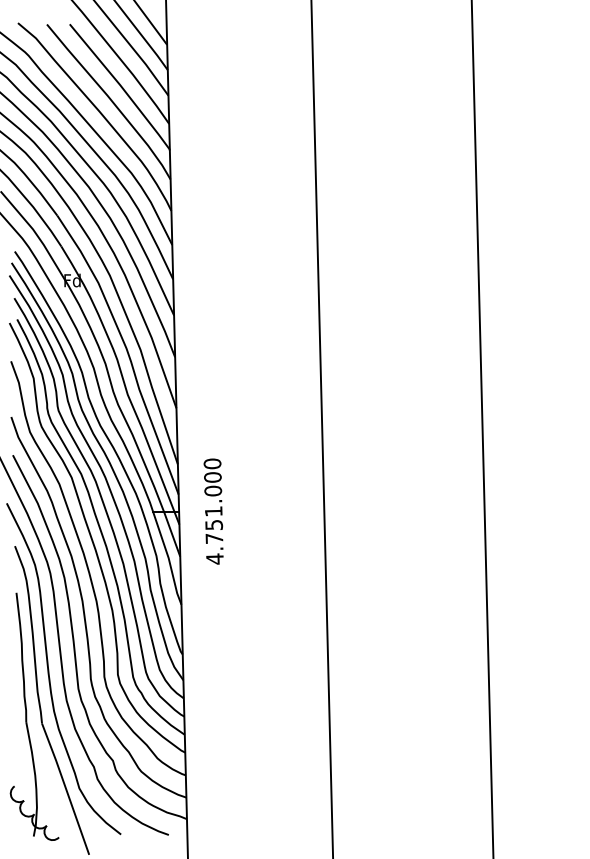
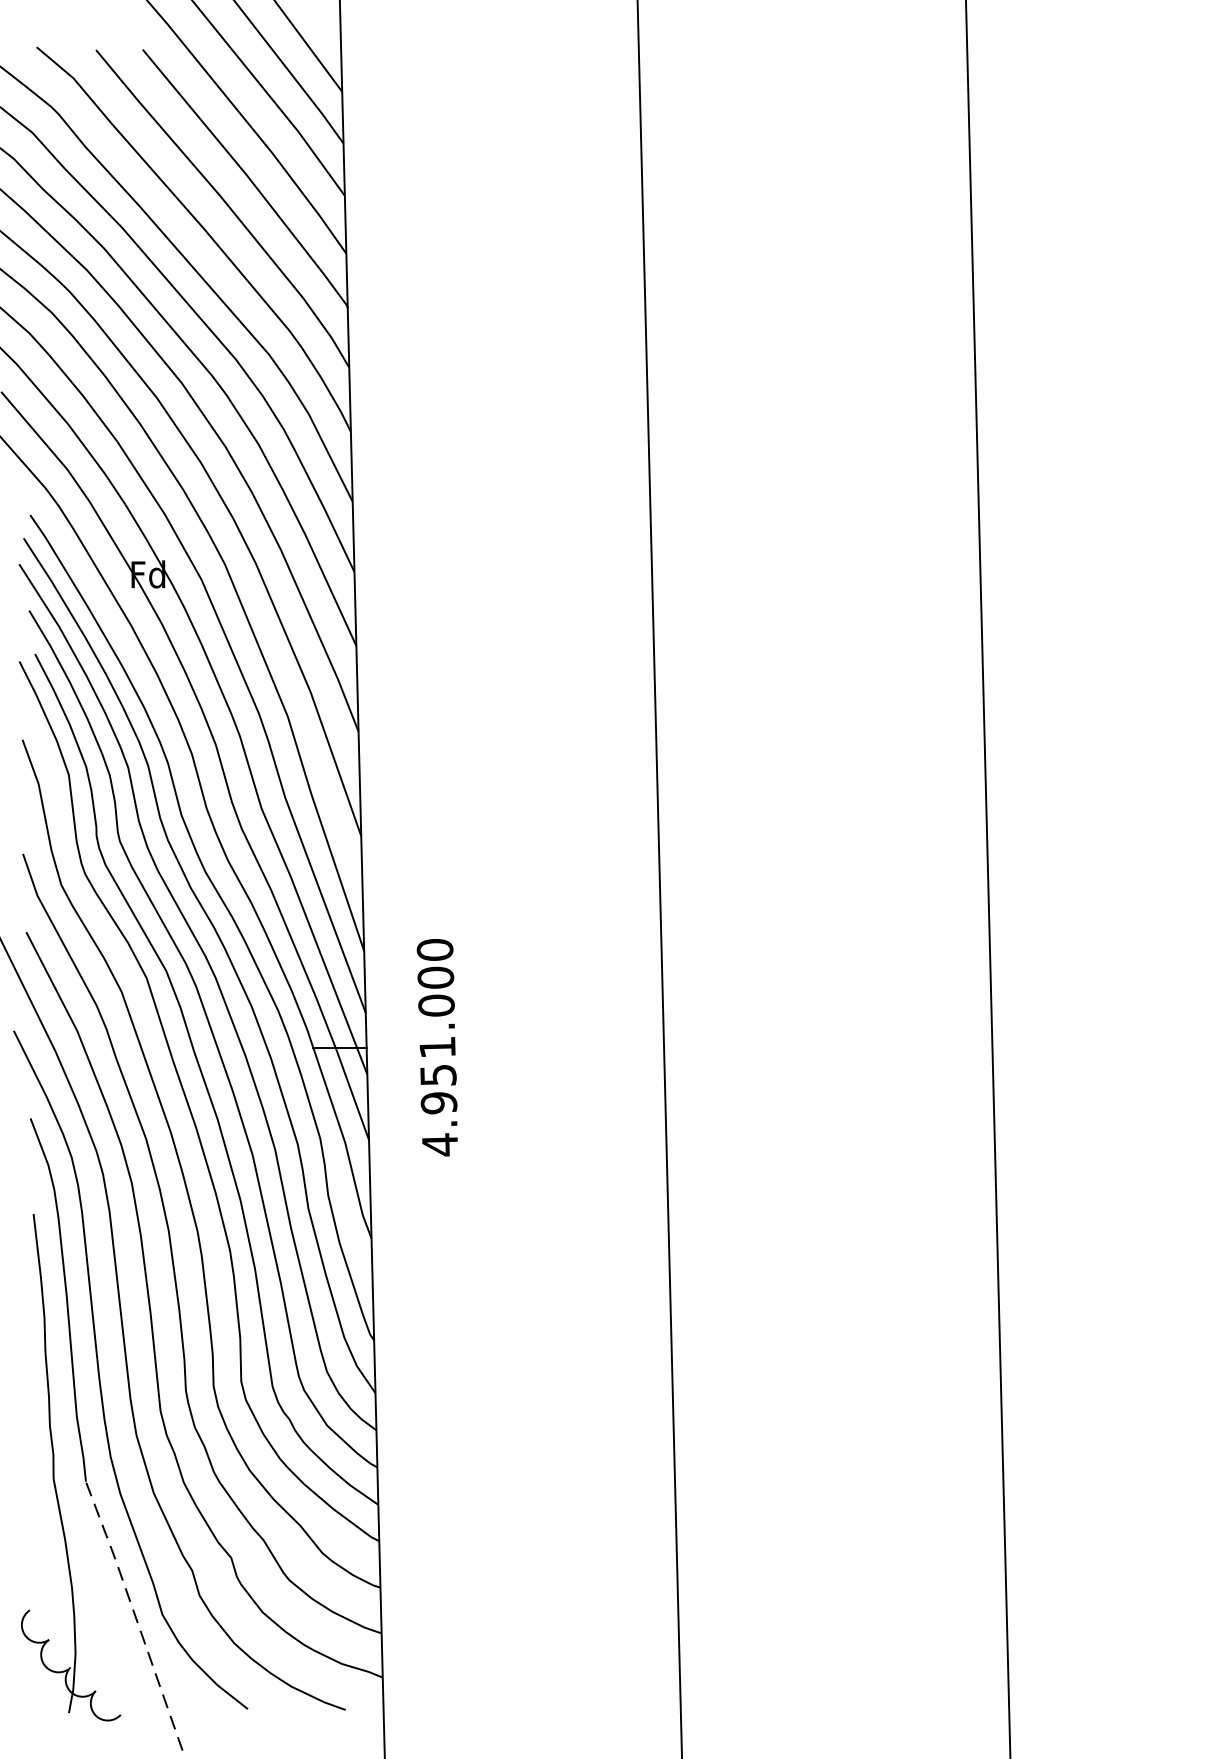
text: (214, 538) -> (439, 1102), 4.751.000 -> 4.951.000
line: (65, 788) -> (133, 1614), solid -> dashed

